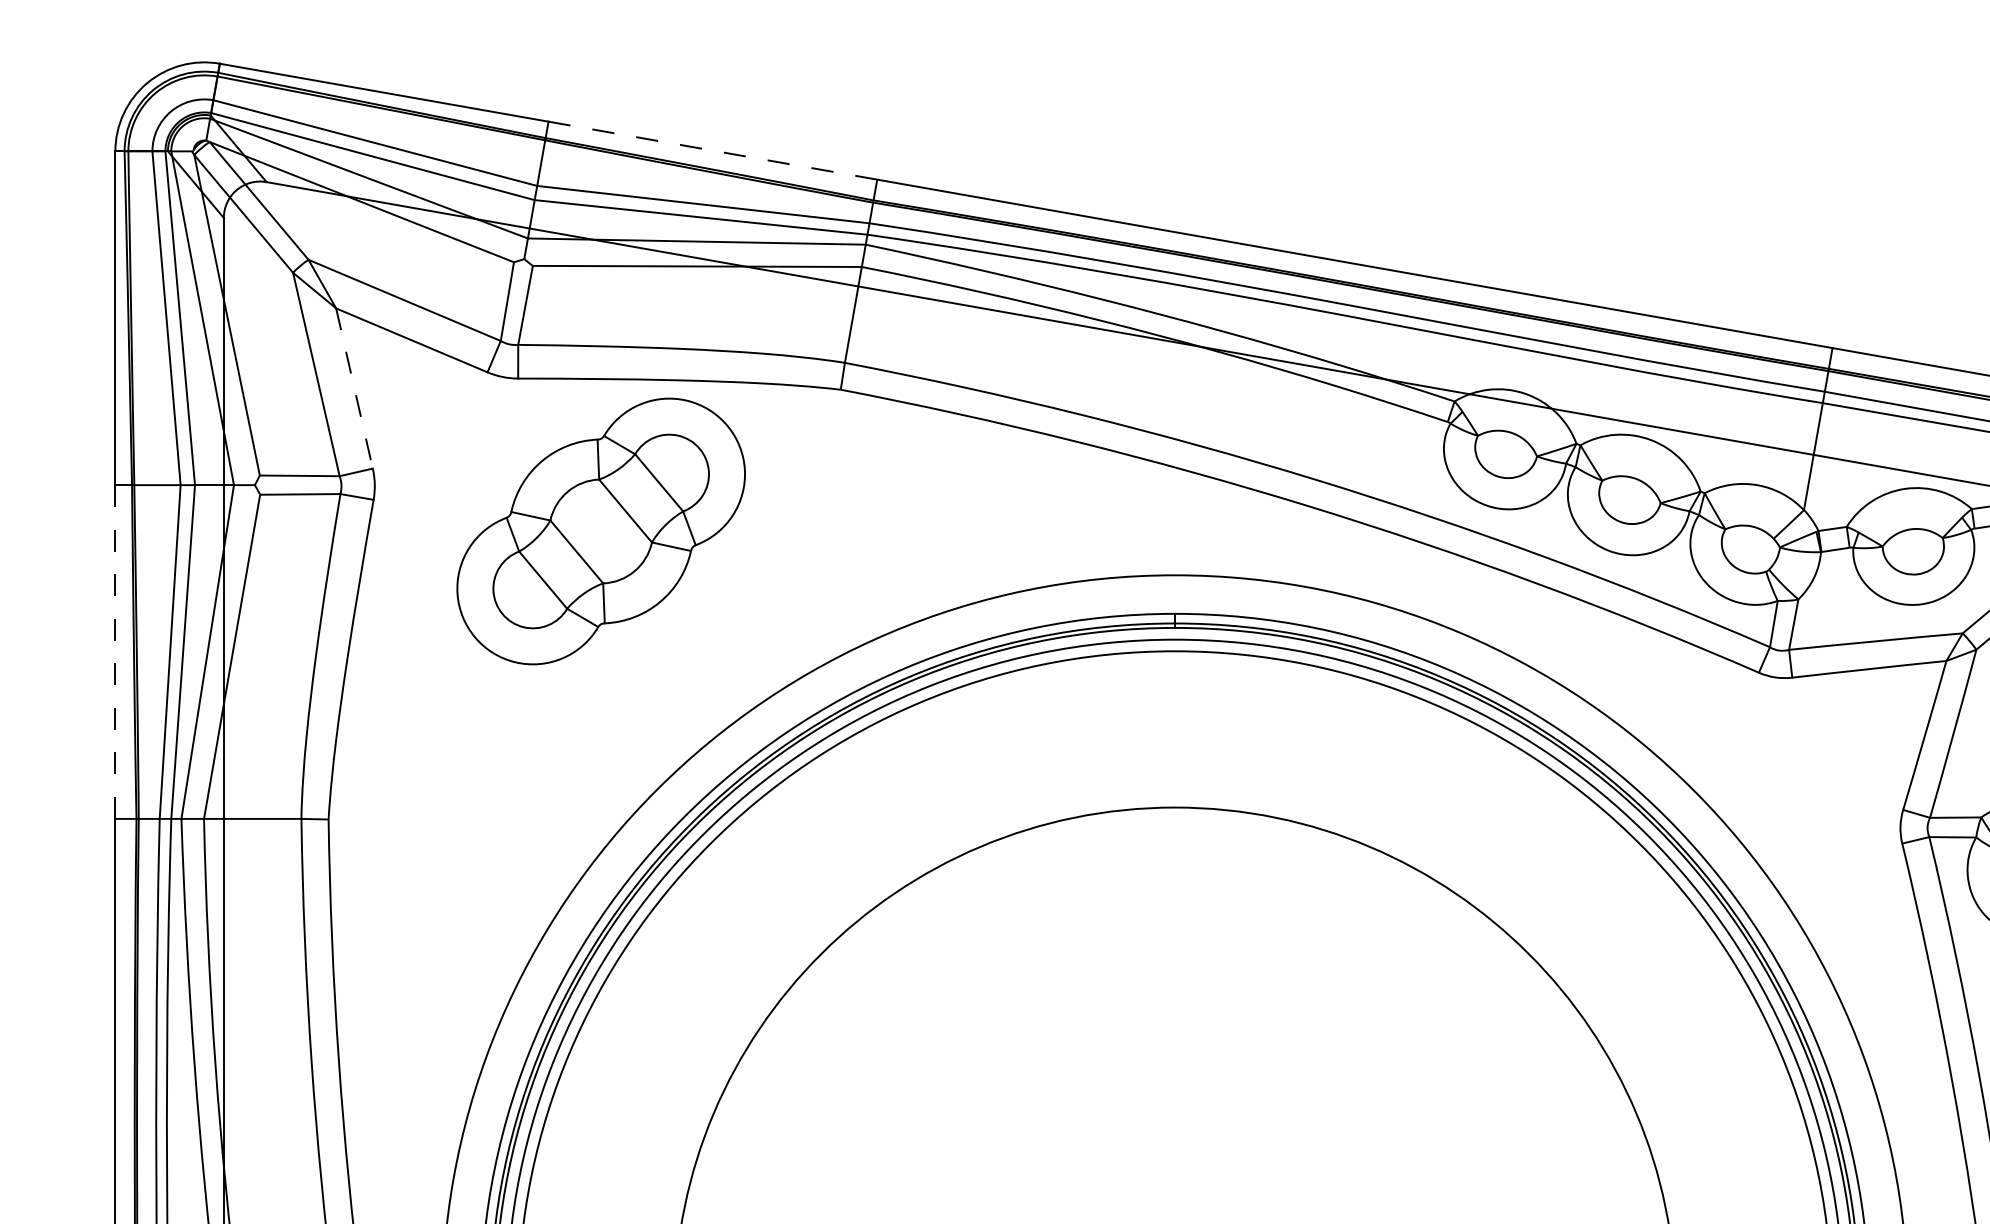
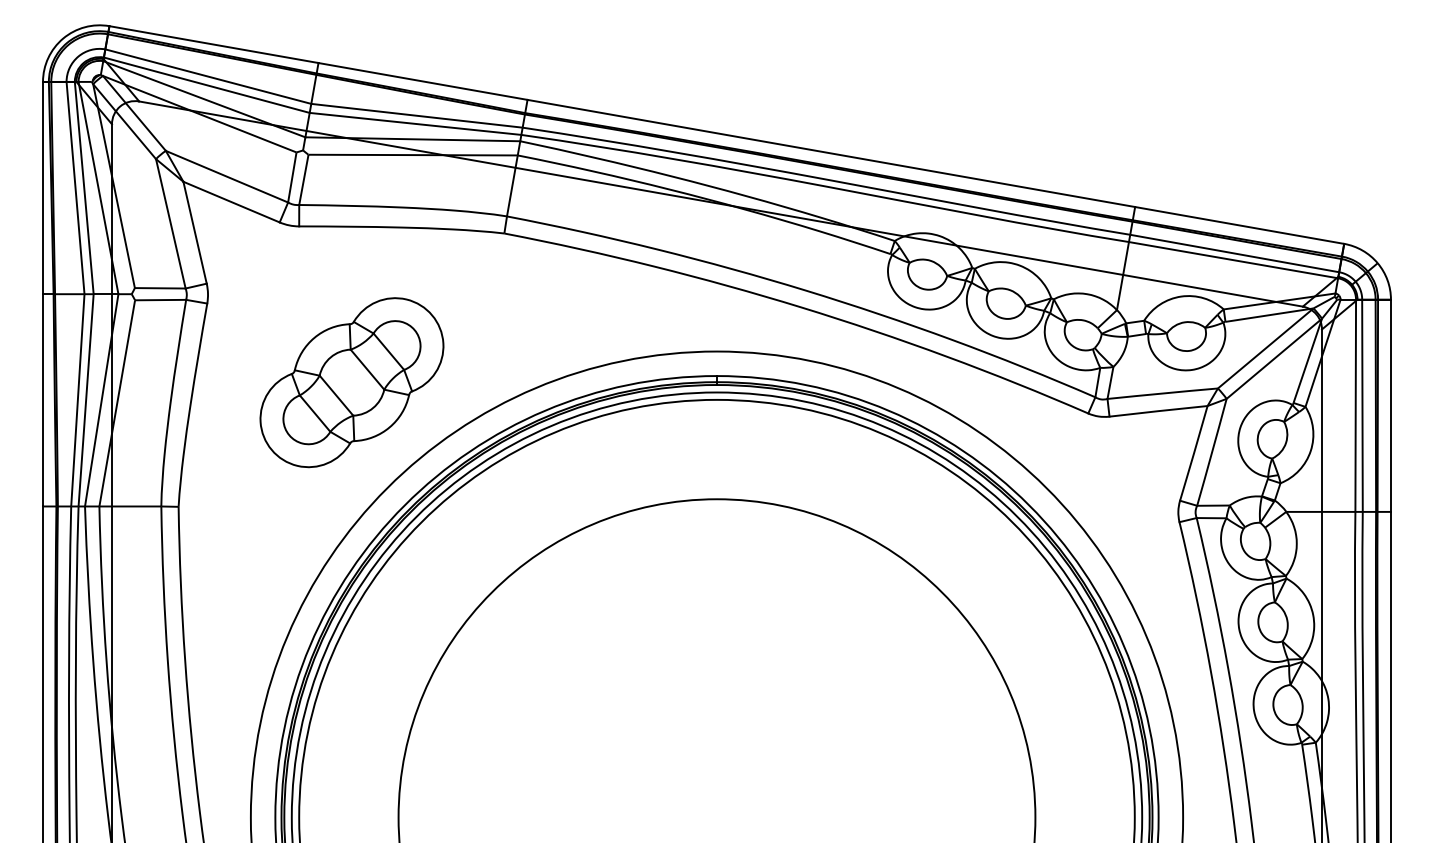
line: (713, 150) -> (423, 81), dashed -> solid
line: (355, 389) -> (195, 233), dashed -> solid
part: (600, 531) -> (351, 382), moved
line: (116, 652) -> (43, 400), dashed -> solid

